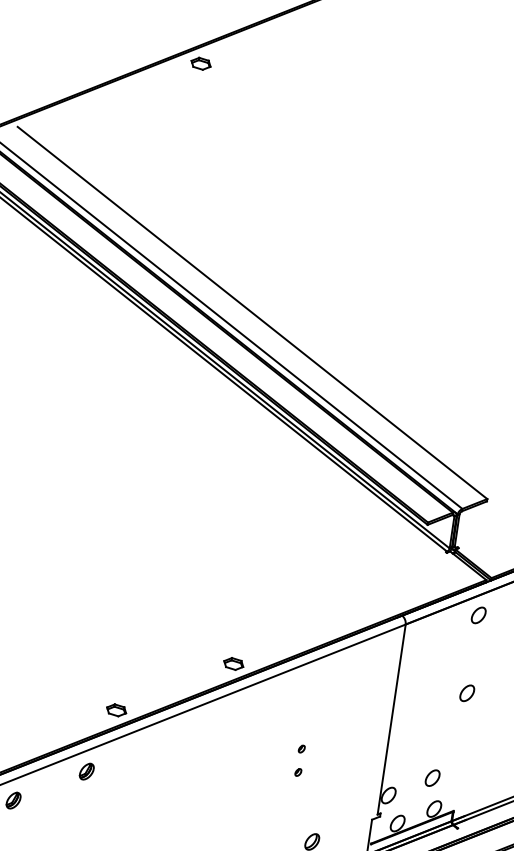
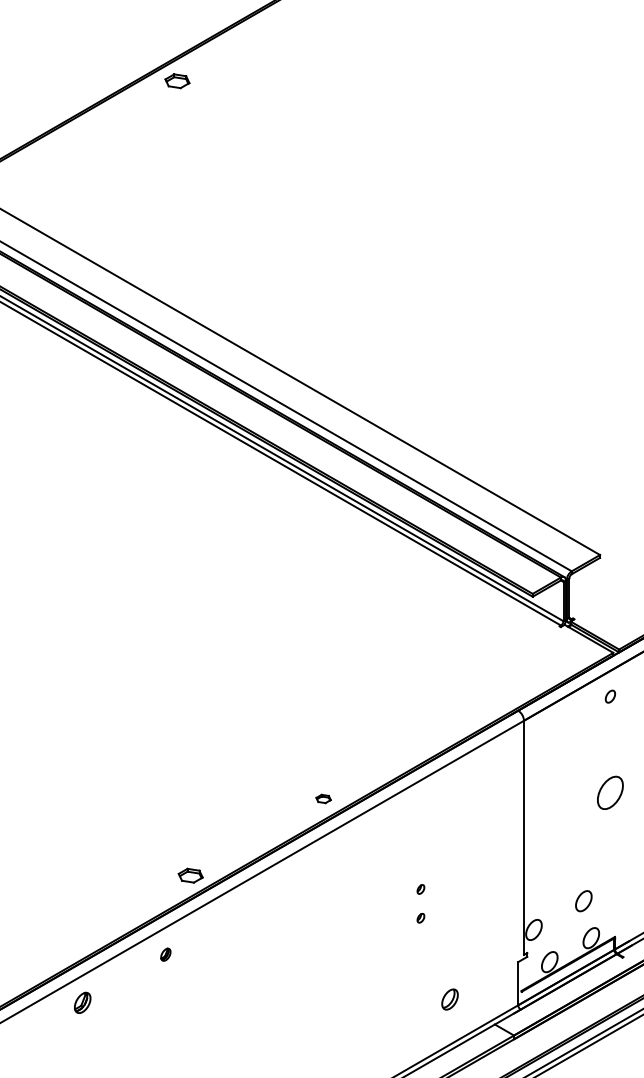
part: (478, 615) -> (610, 696), size x0.6
part: (233, 663) -> (323, 798), size x0.6
part: (467, 693) -> (610, 792), size x1.6
part: (86, 771) -> (165, 954), size x0.6

